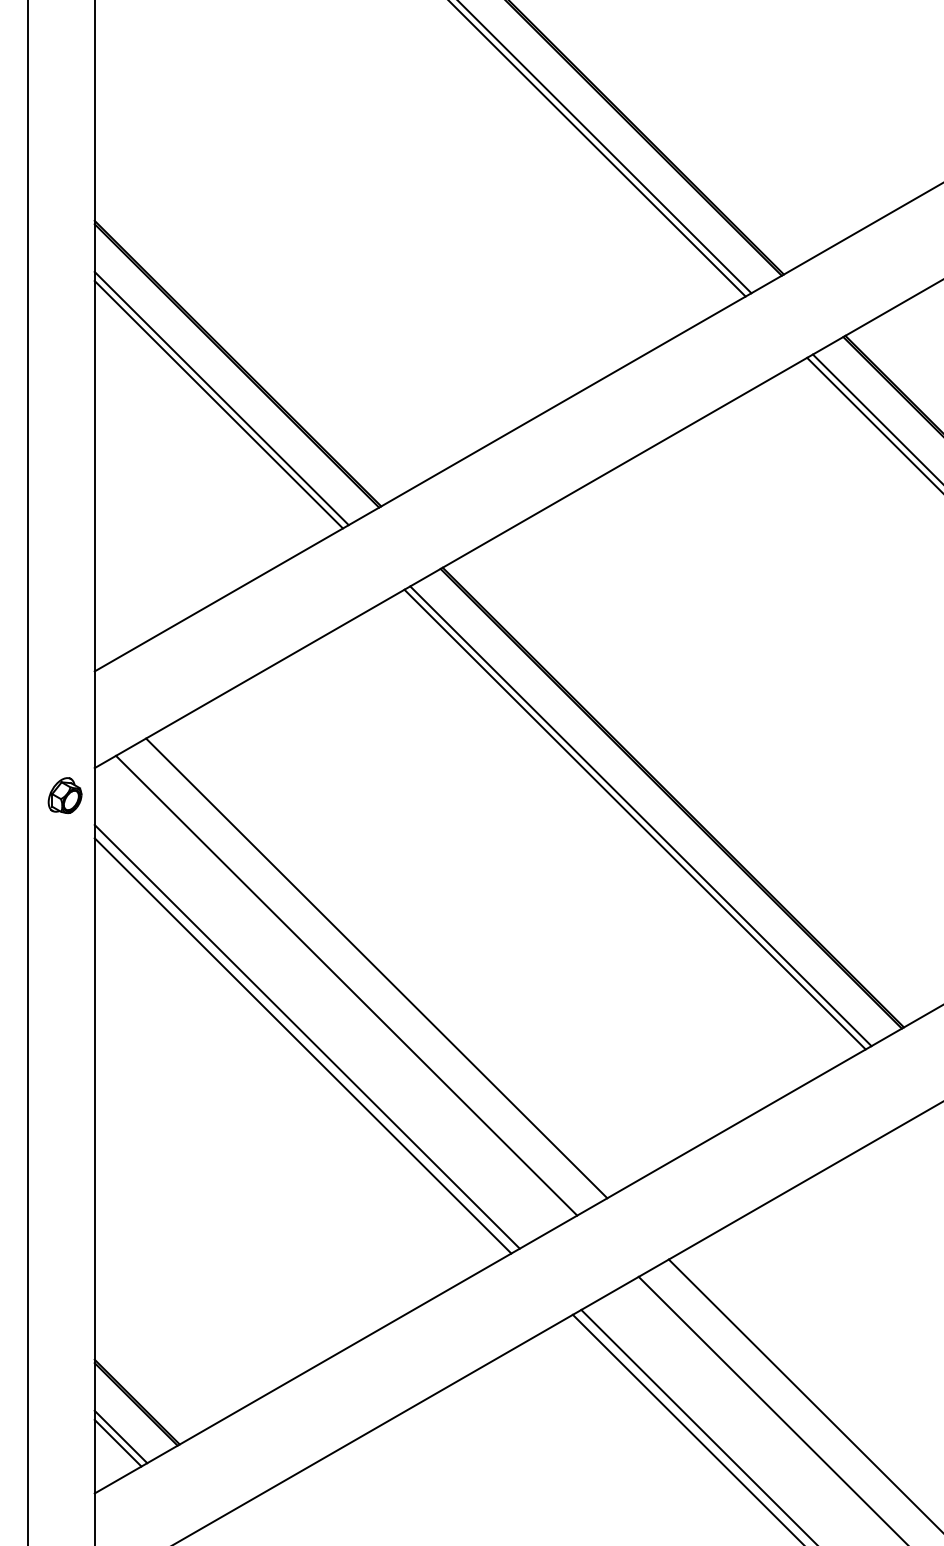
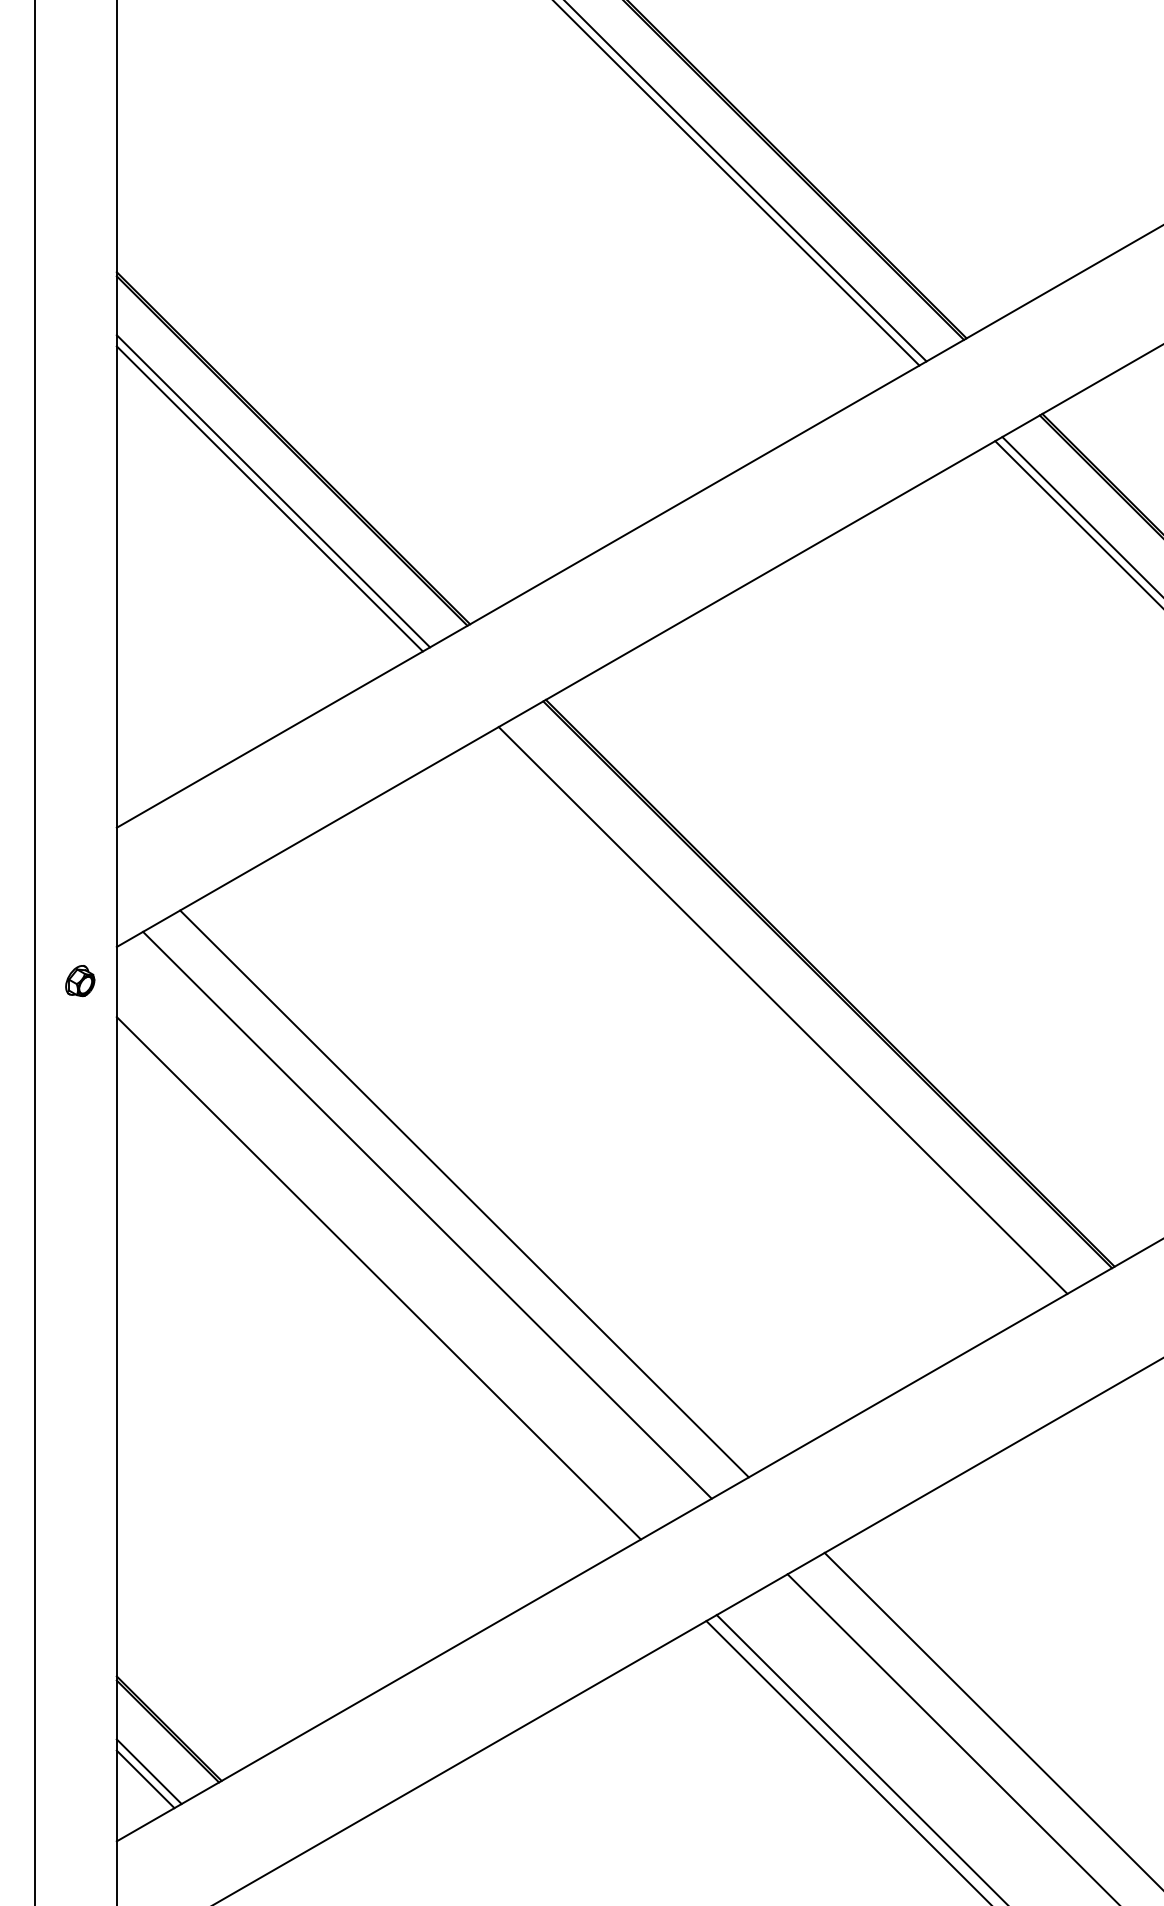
part: (64, 795) -> (79, 980), size x0.7
line: (640, 816) -> (789, 1006), removed
line: (302, 1045) -> (373, 1288), removed

